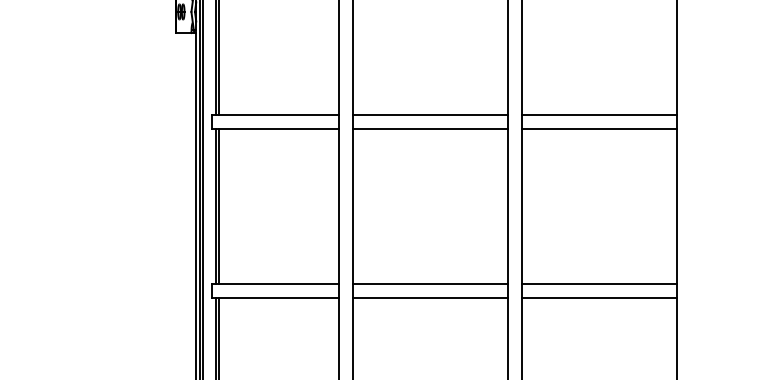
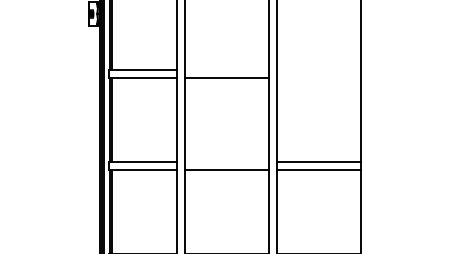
line: (429, 115) -> (226, 70), removed
line: (598, 115) -> (318, 70), removed
line: (598, 128) -> (318, 77), removed
line: (429, 284) -> (226, 162), removed

